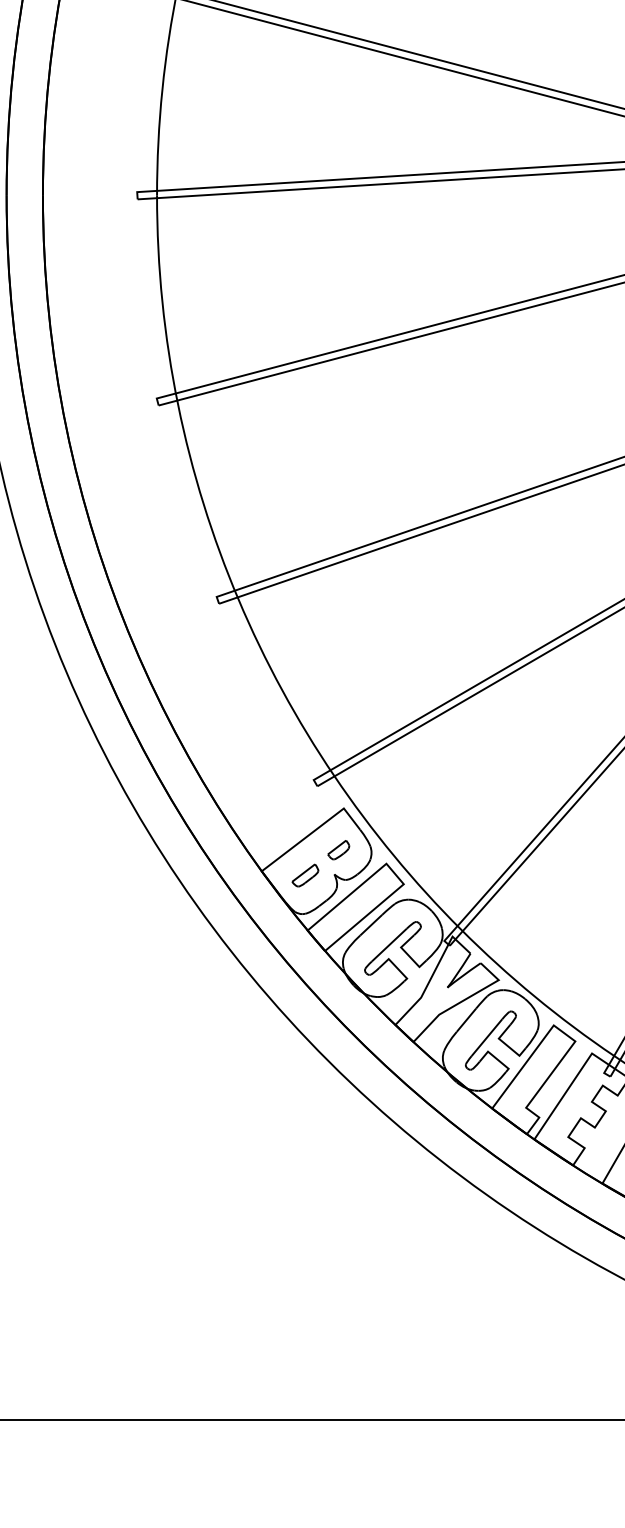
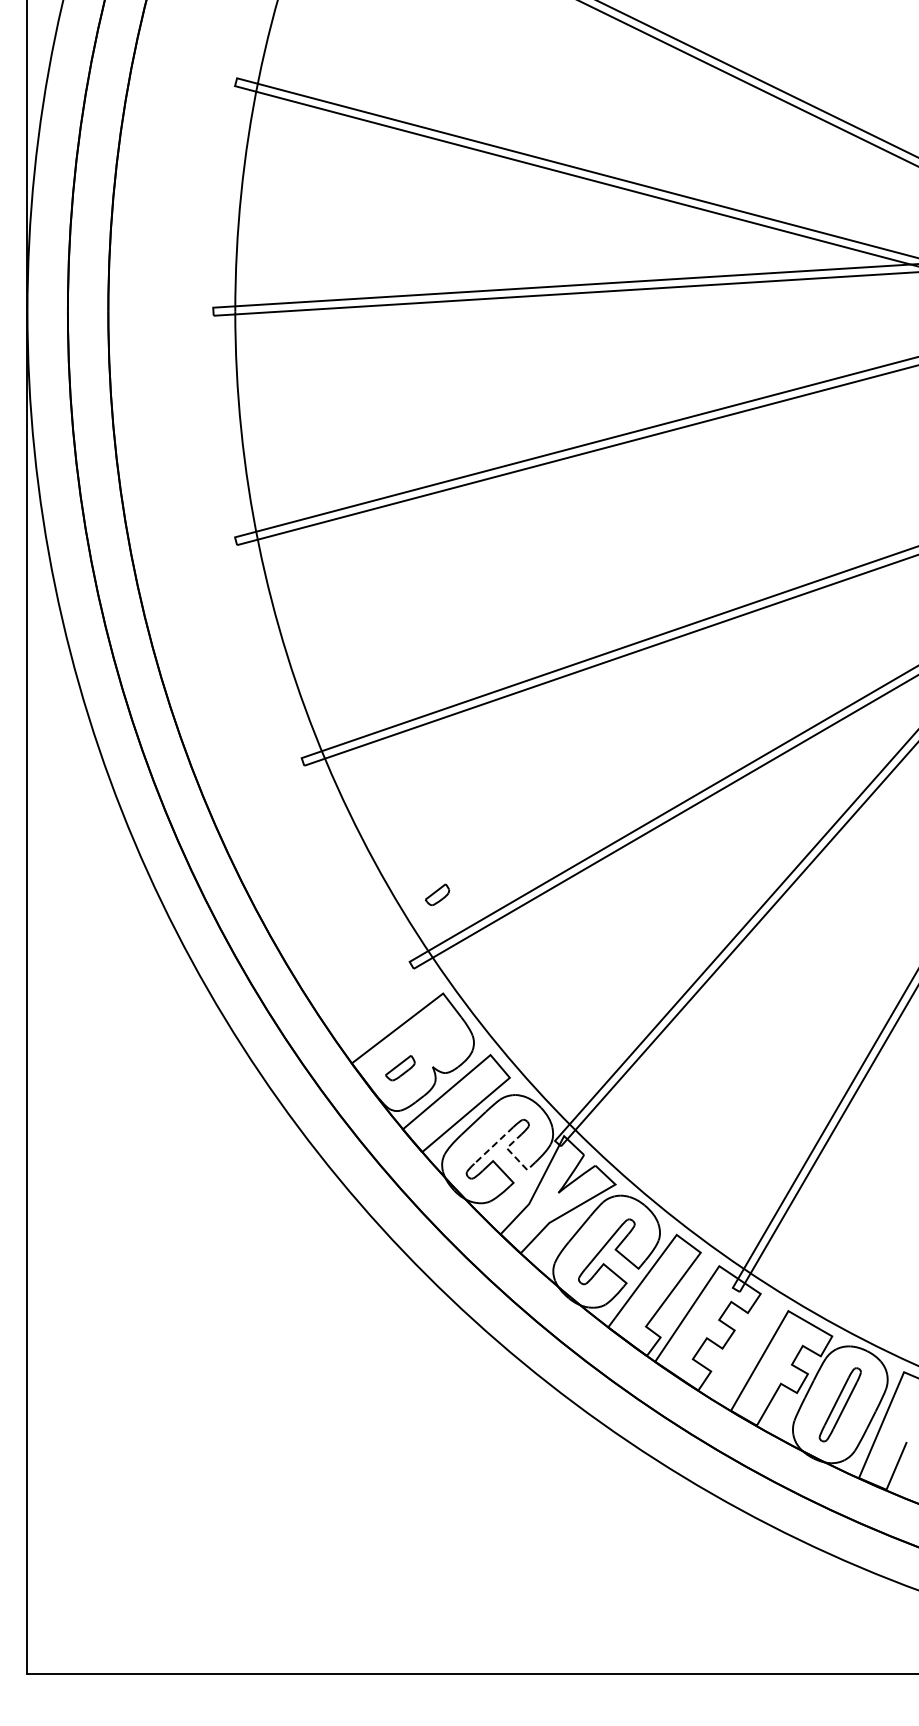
part: (338, 849) -> (437, 894), moved
line: (389, 945) -> (493, 1145), solid -> dashed
line: (407, 954) -> (513, 1155), solid -> dashed

